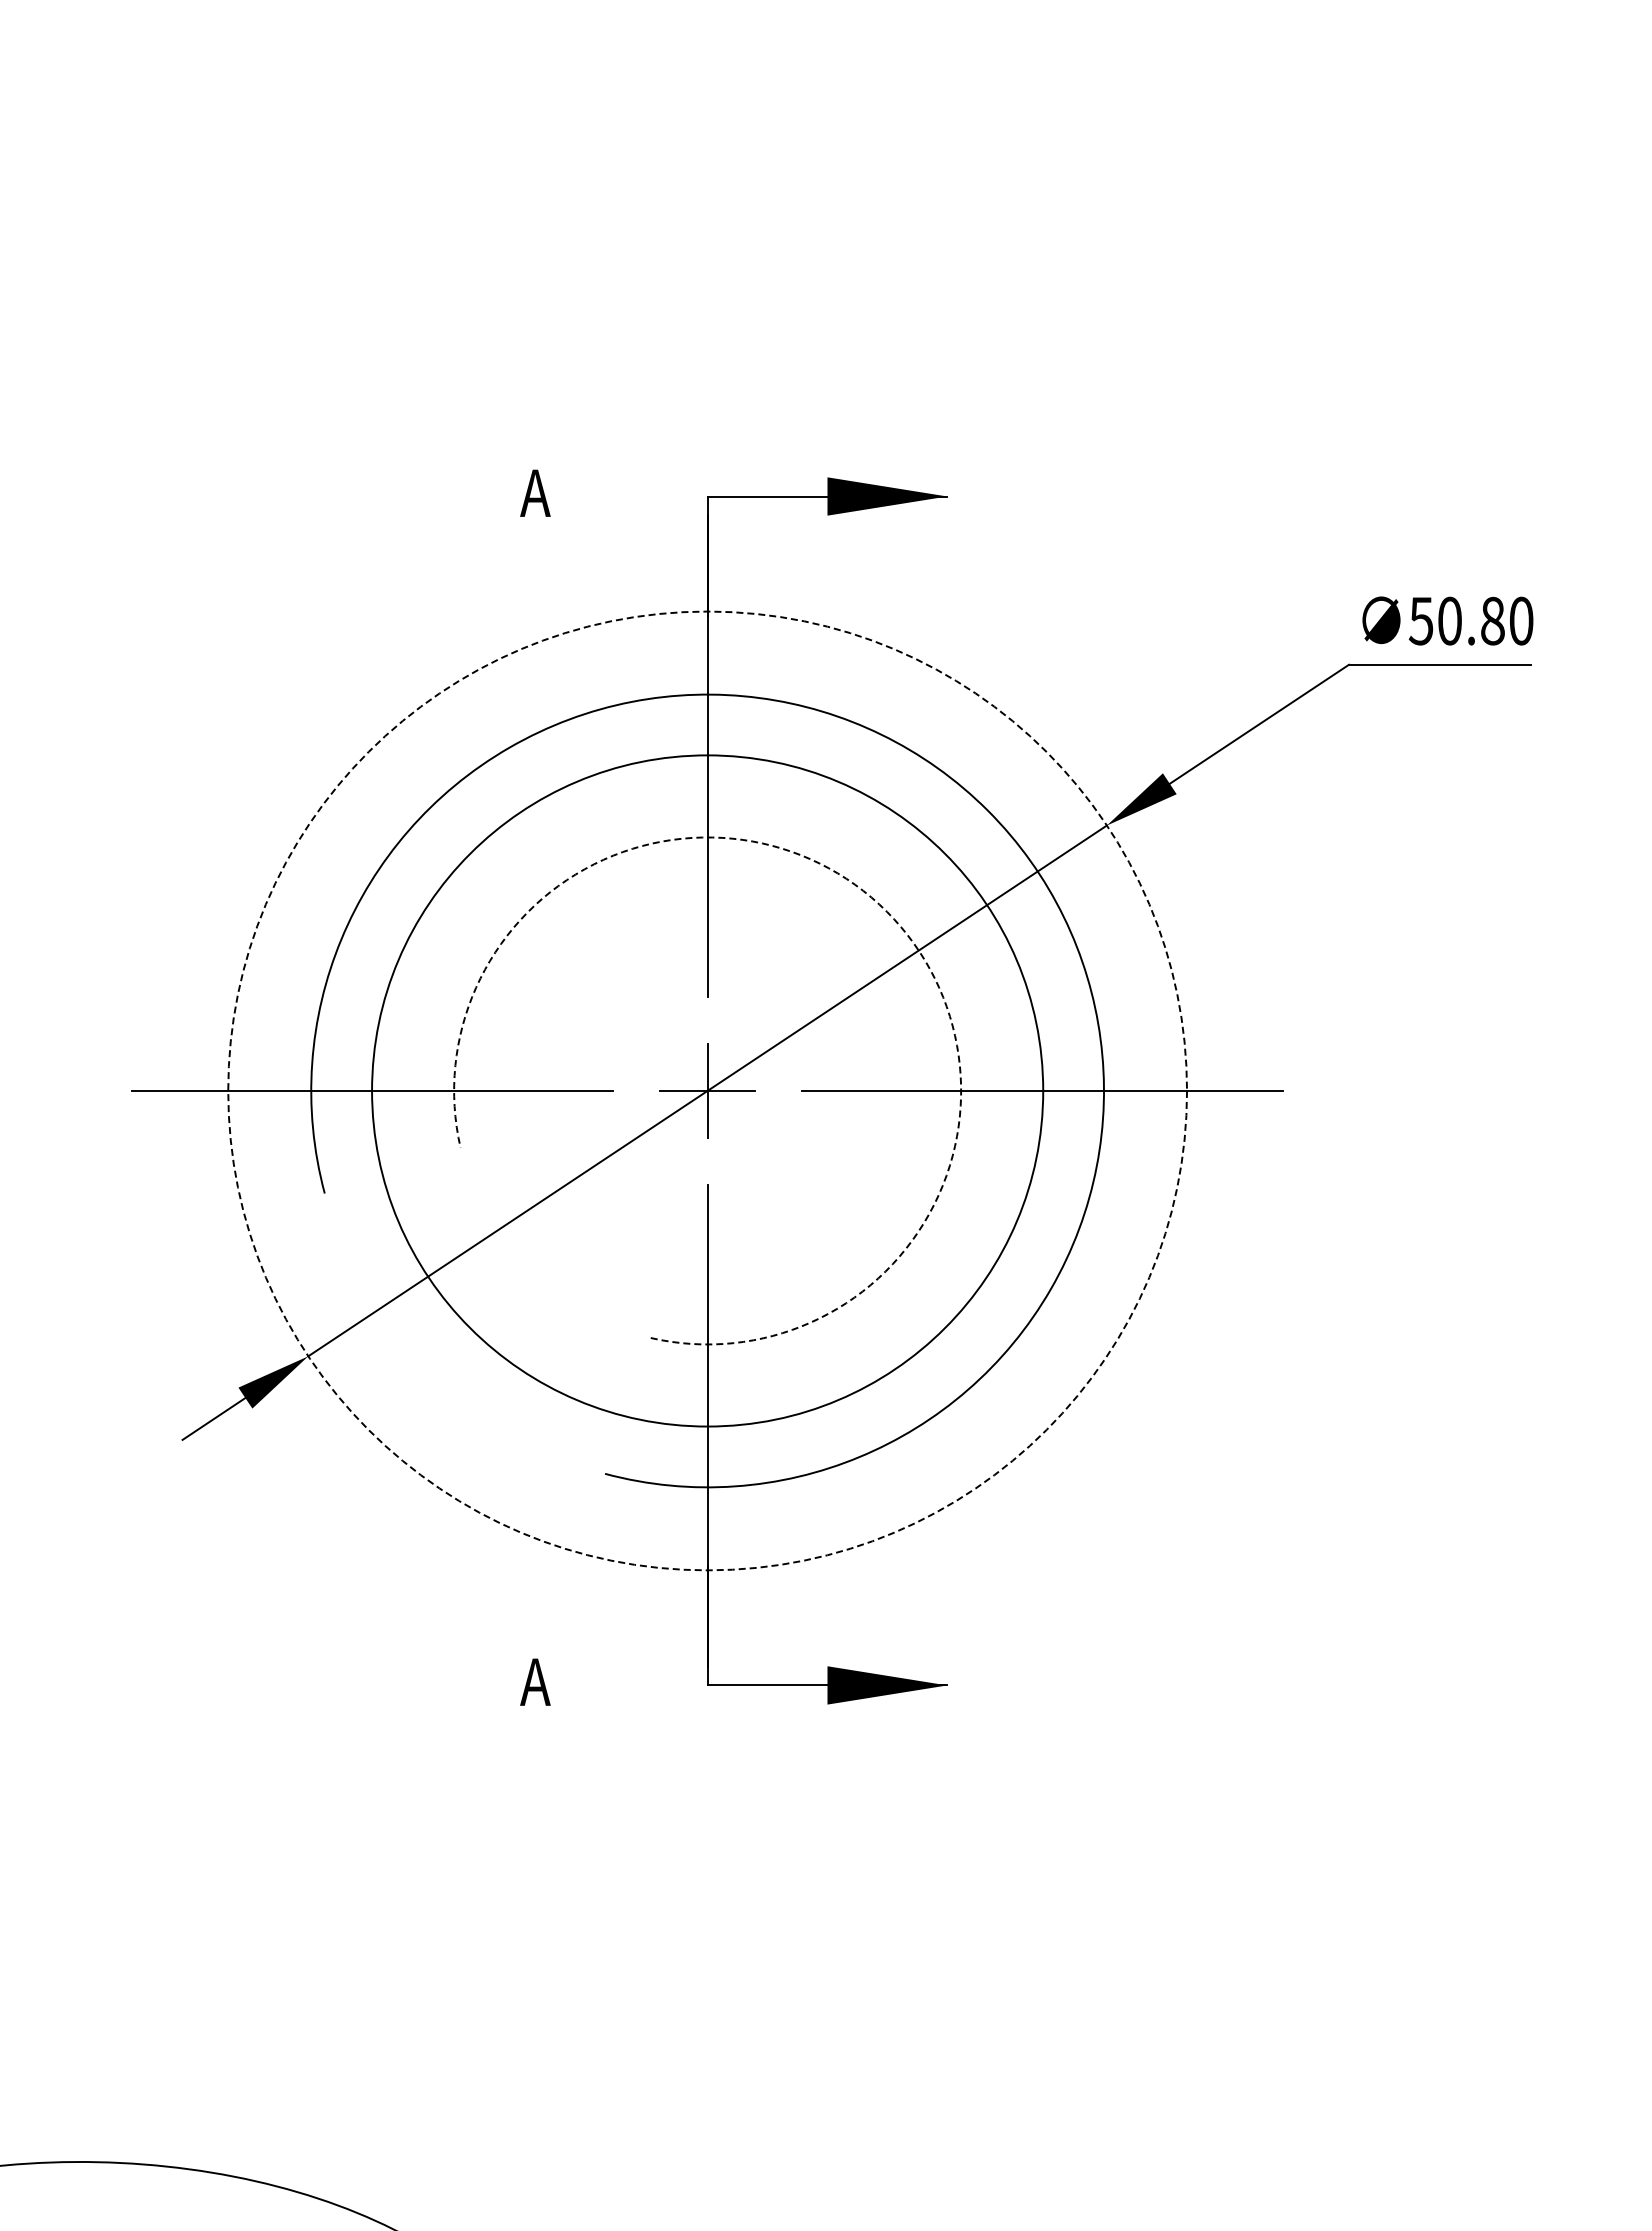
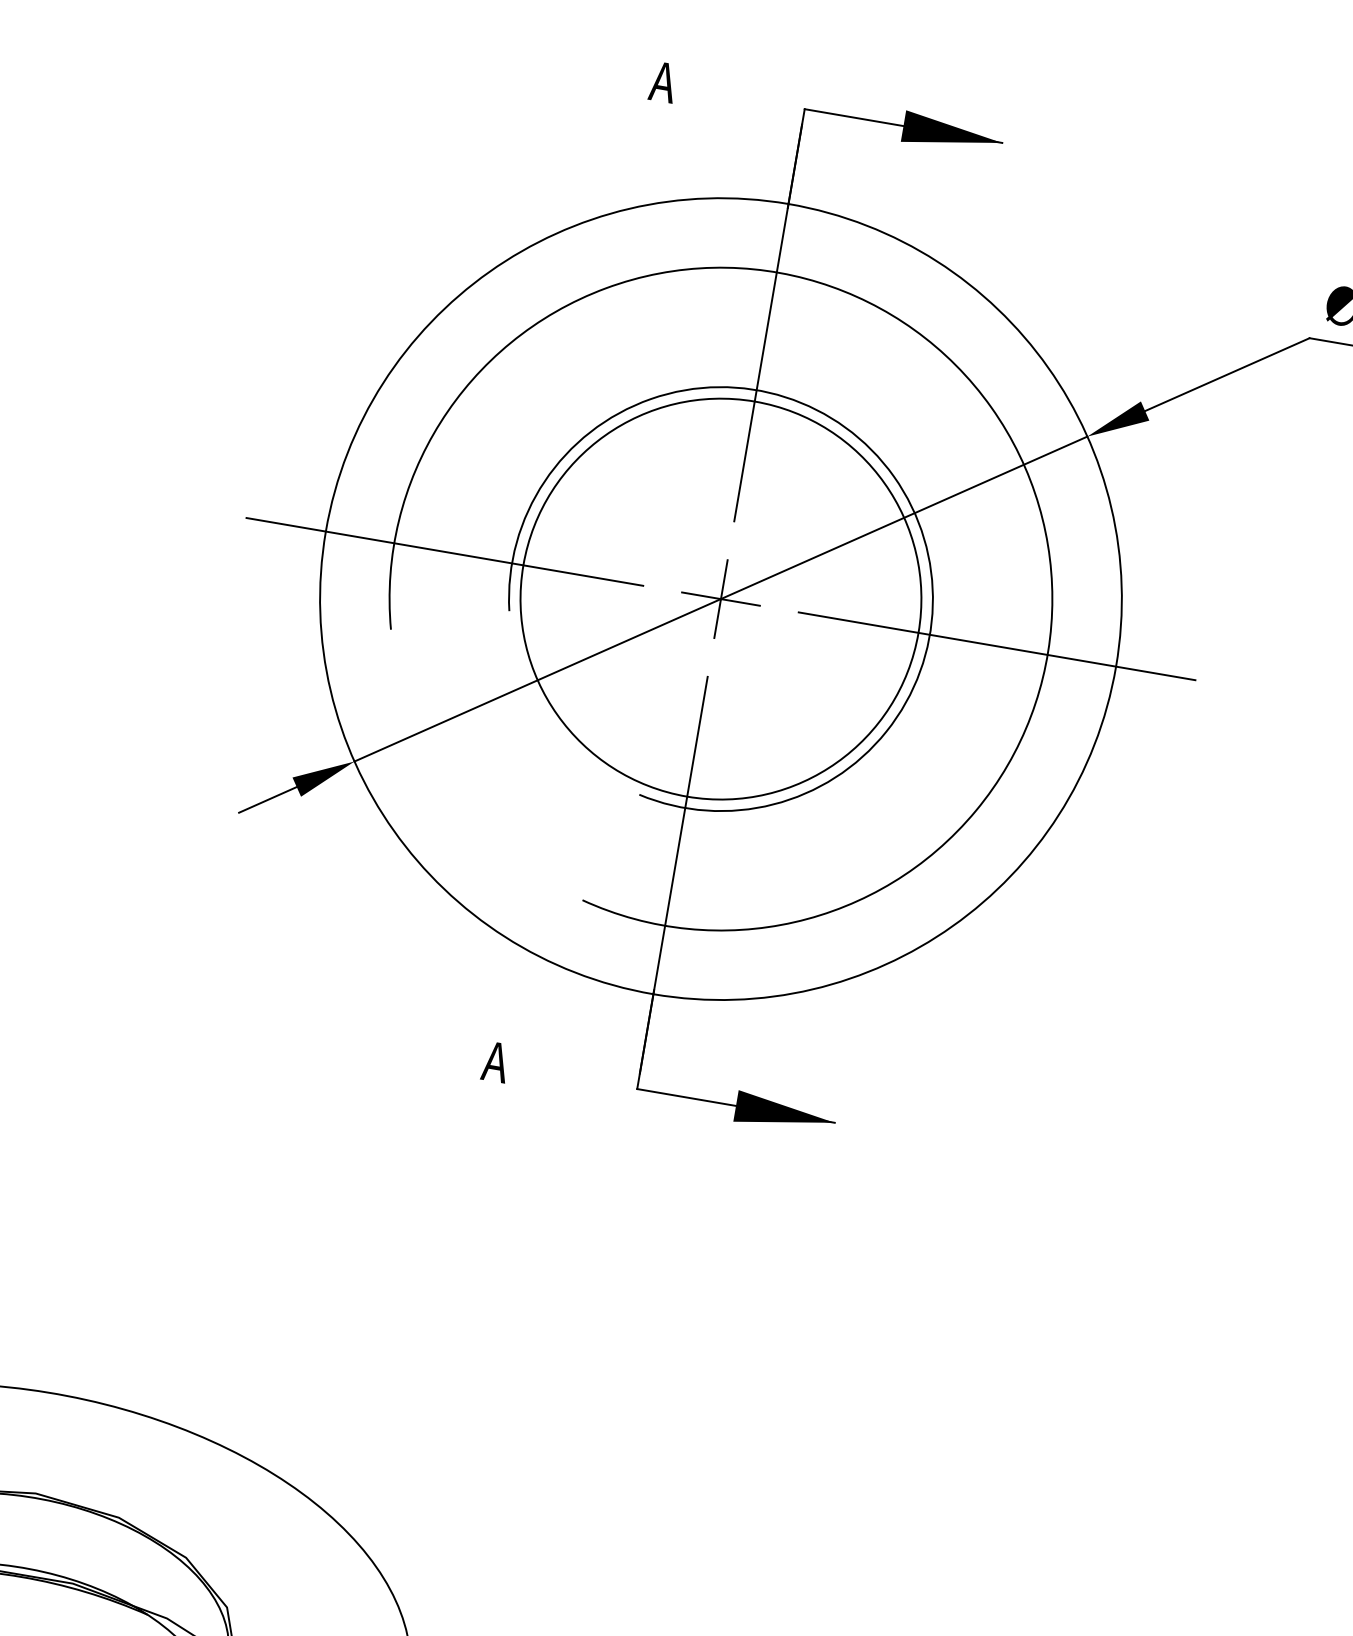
arc: (886, 911) -> (893, 476), dashed -> solid
circle: (707, 1090) -> (720, 598), dashed -> solid
circle: (707, 1090) -> (720, 598), size x0.71

